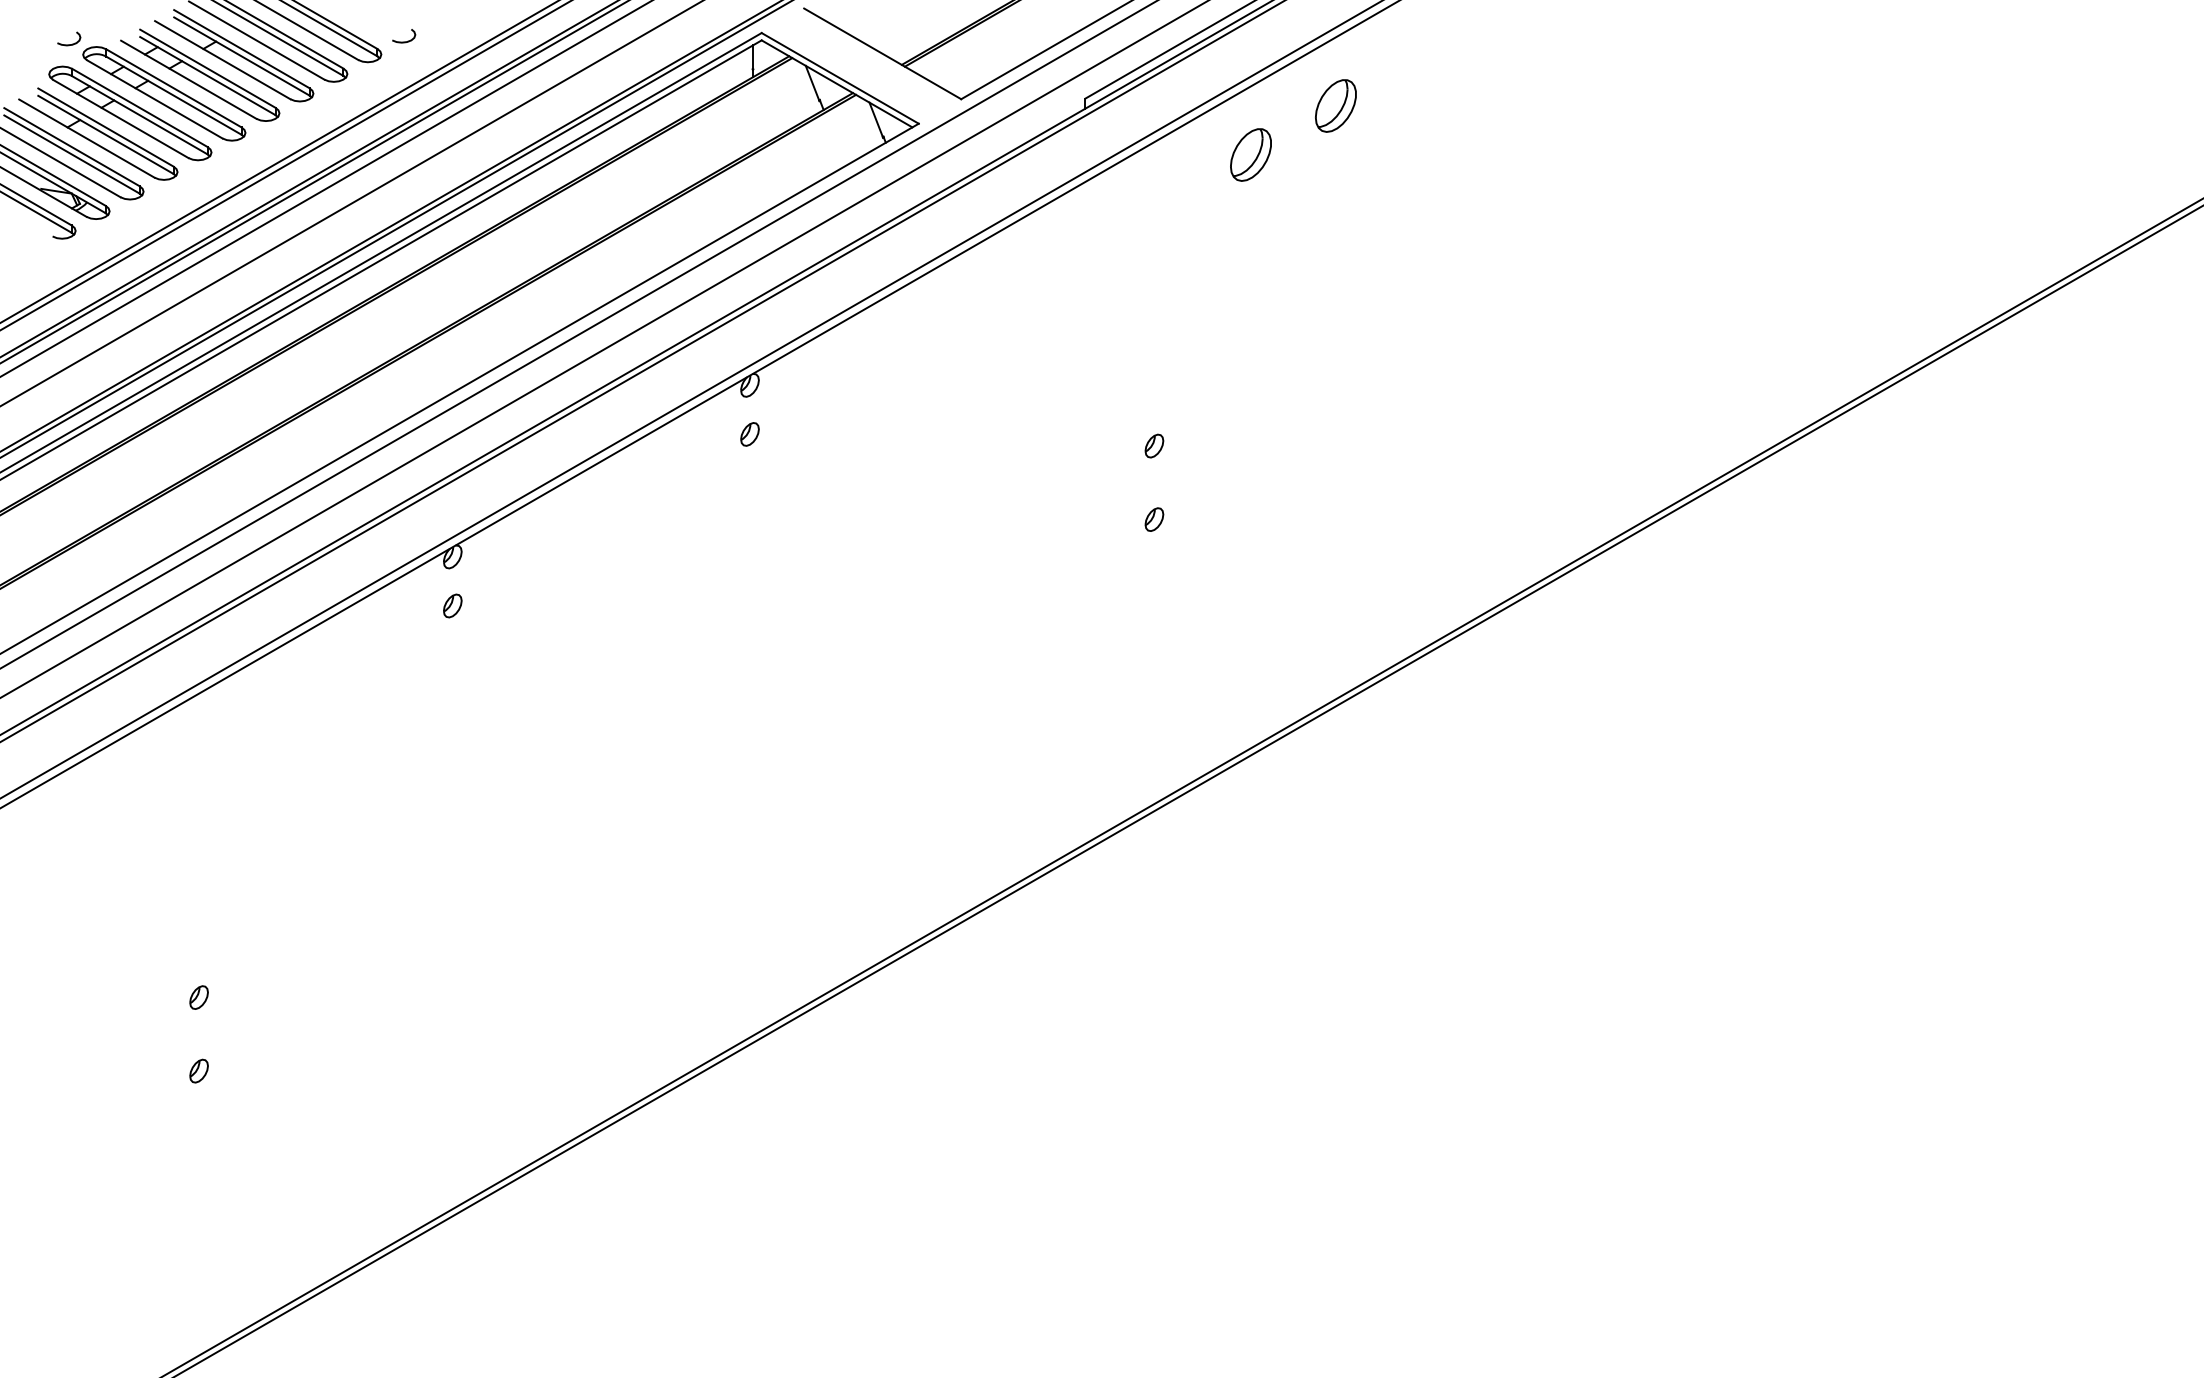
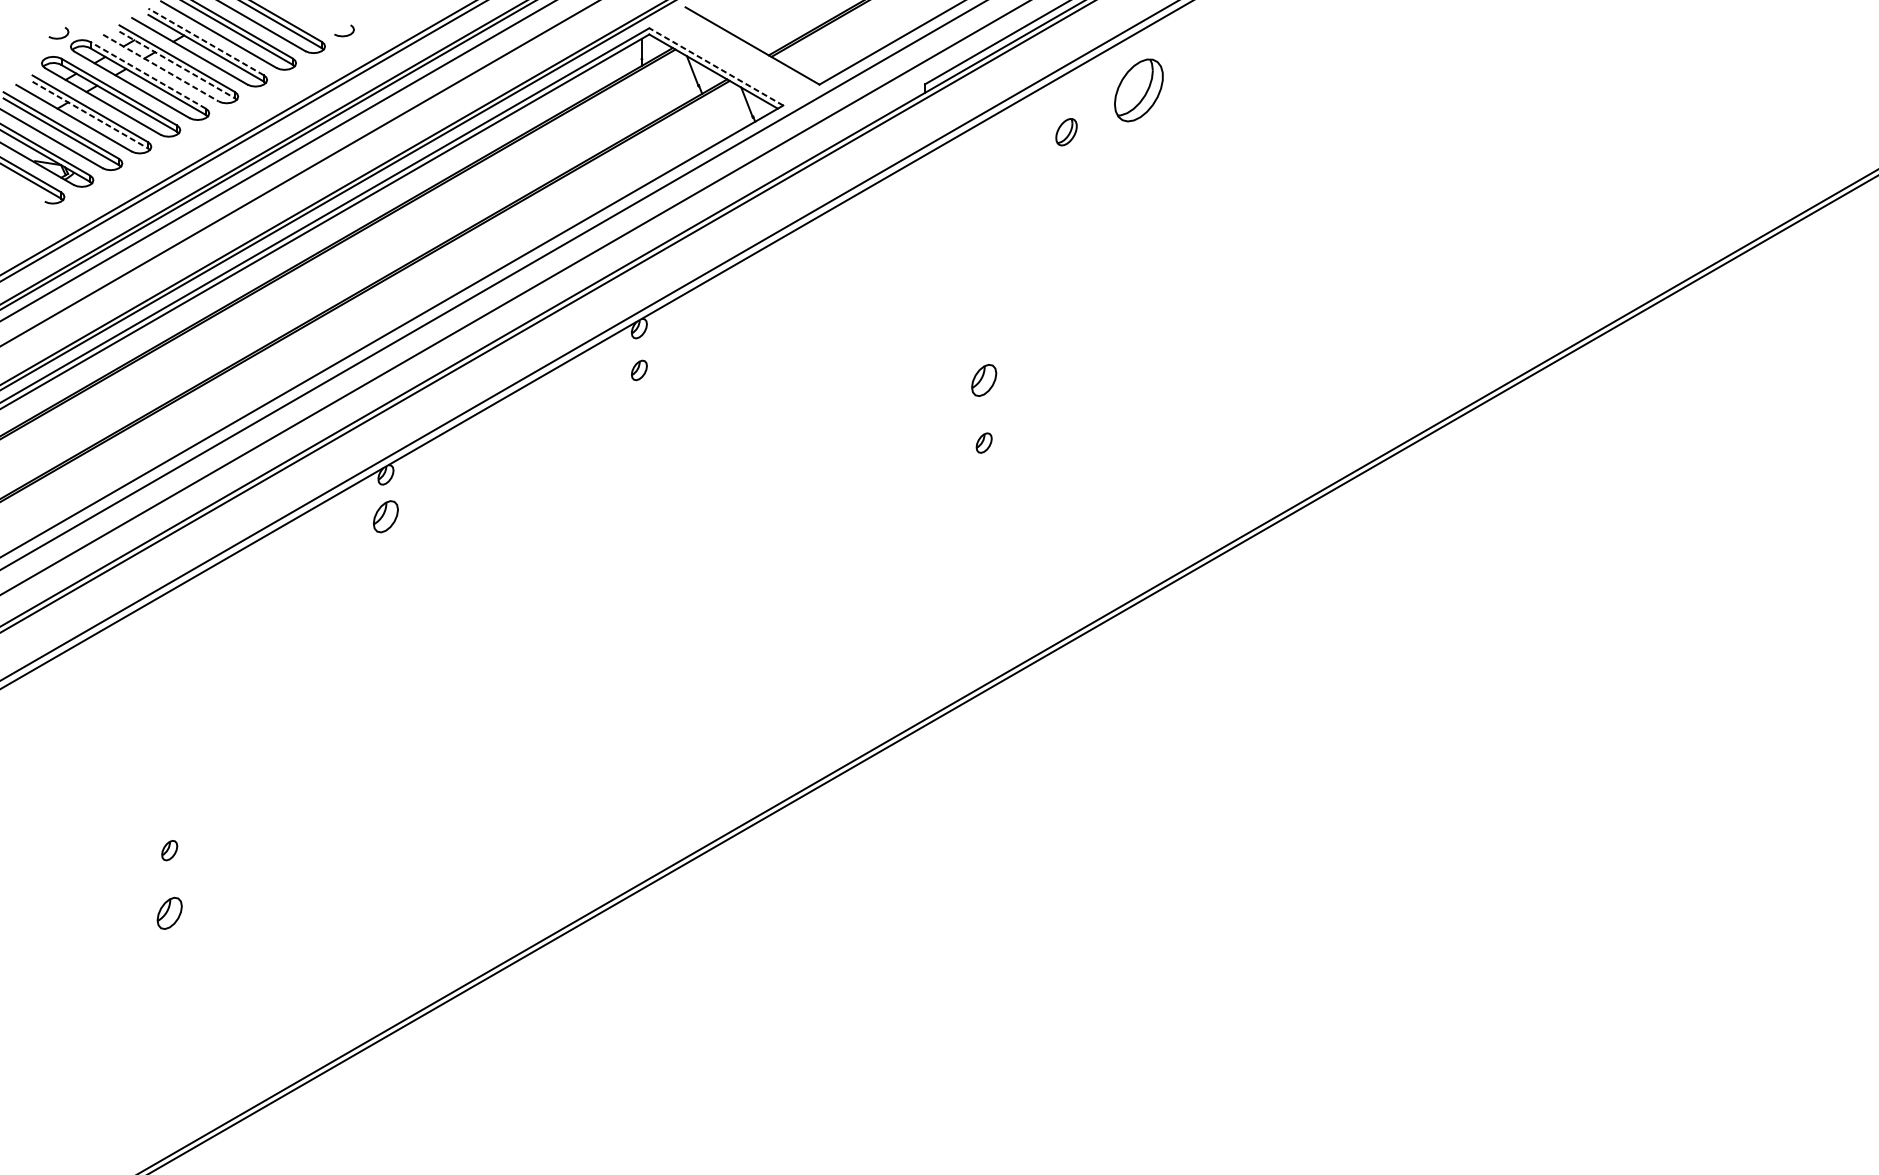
line: (241, 48) -> (205, 41), solid -> dashed
line: (208, 76) -> (177, 65), solid -> dashed
line: (840, 78) -> (716, 66), solid -> dashed
line: (189, 80) -> (161, 68), solid -> dashed
line: (173, 88) -> (147, 75), solid -> dashed
part: (1335, 105) -> (1138, 90), size x1.4
line: (106, 135) -> (90, 115), solid -> dashed
part: (1250, 154) -> (1066, 131), size x0.6
part: (1154, 445) -> (984, 379), size x1.6
part: (452, 605) -> (385, 516), size x1.6
part: (198, 1070) -> (169, 912), size x1.6

